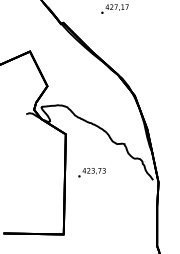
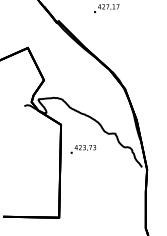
text: (92, 172) -> (83, 149), moved

